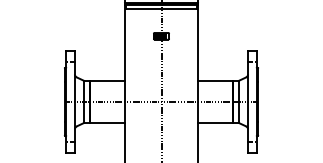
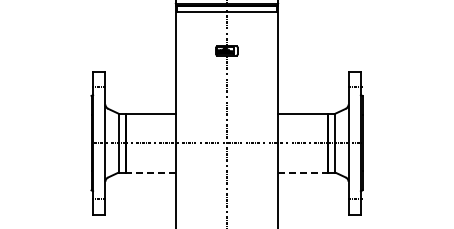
line: (107, 122) -> (151, 172), solid -> dashed
line: (215, 122) -> (302, 172), solid -> dashed

